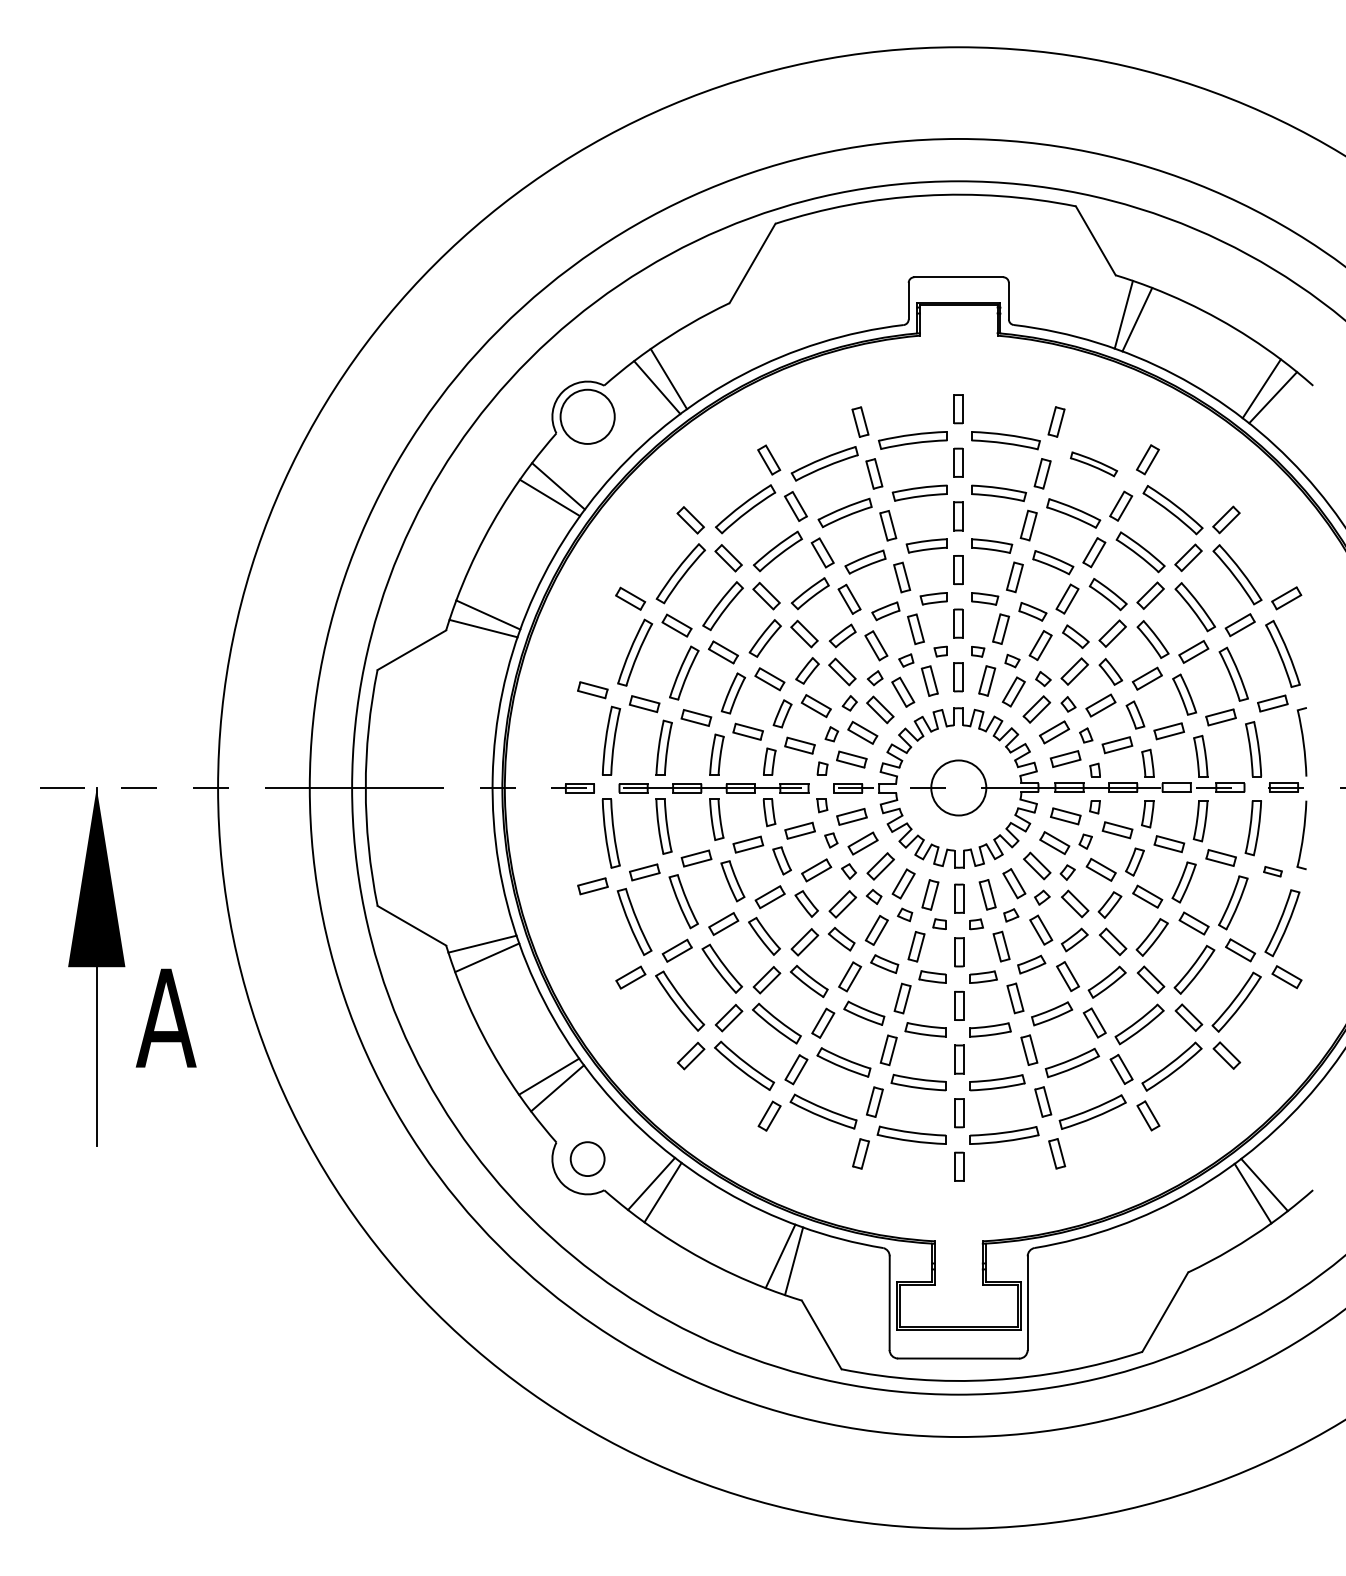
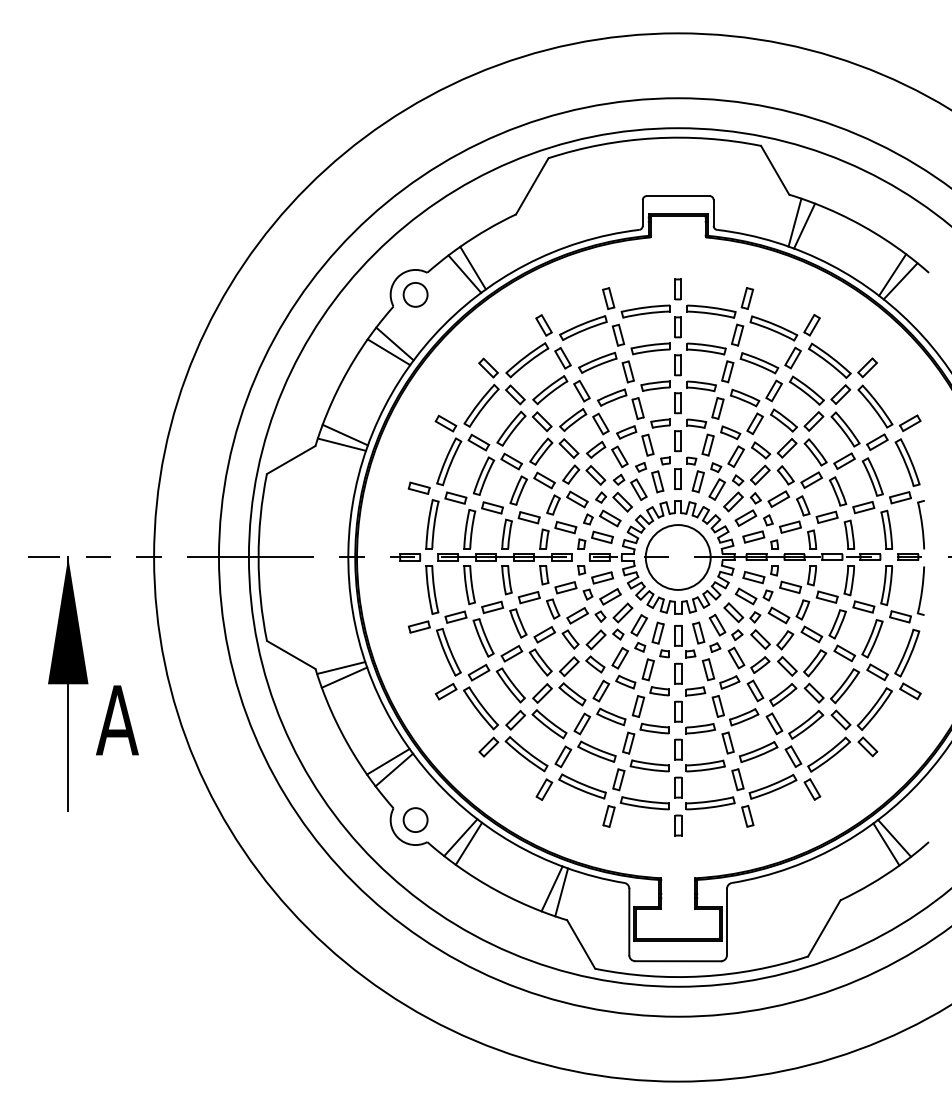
circle: (587, 416) -> (415, 294), size x0.62
part: (1093, 464) -> (773, 328), size x1.43
circle: (958, 787) -> (678, 557), size x1.67
part: (1272, 871) -> (900, 616), size x1.67

